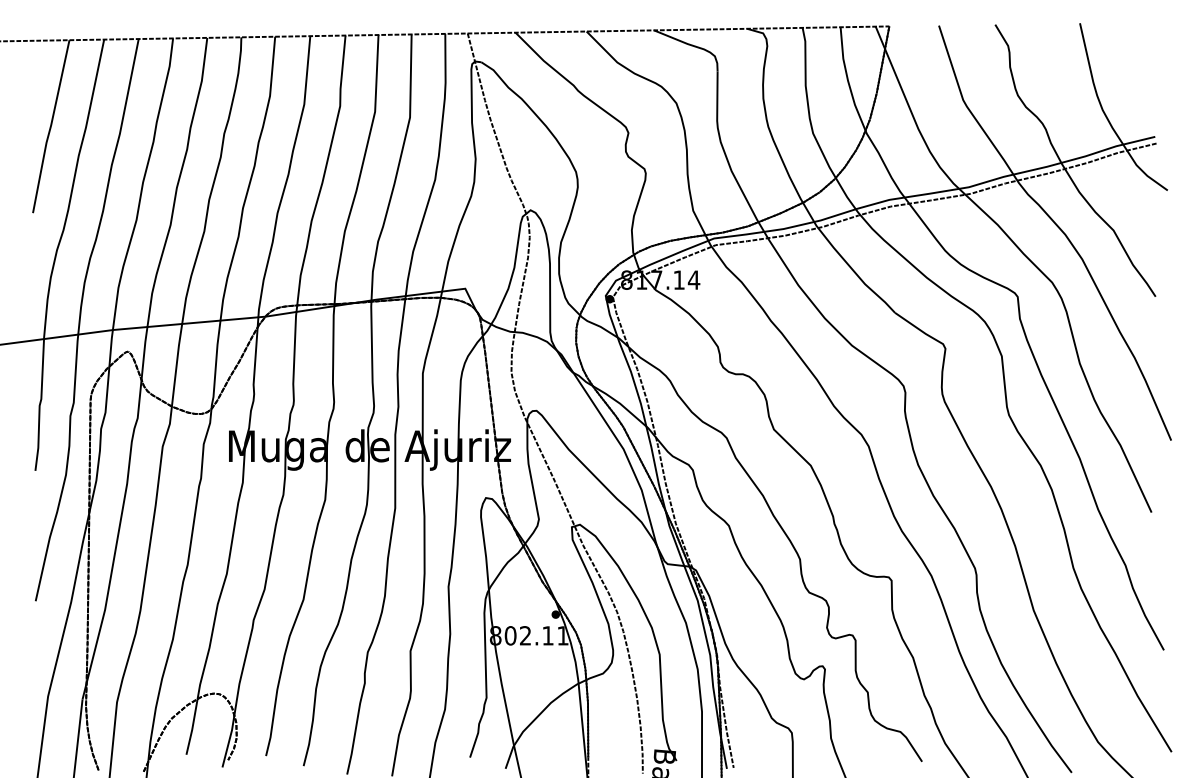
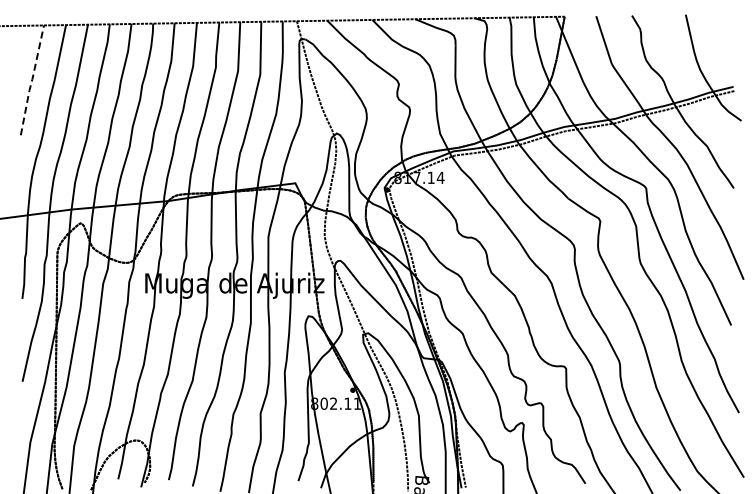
line: (51, 126) -> (32, 80), solid -> dashed

